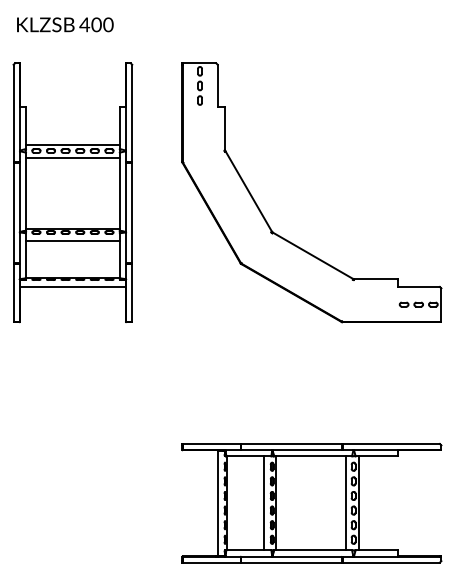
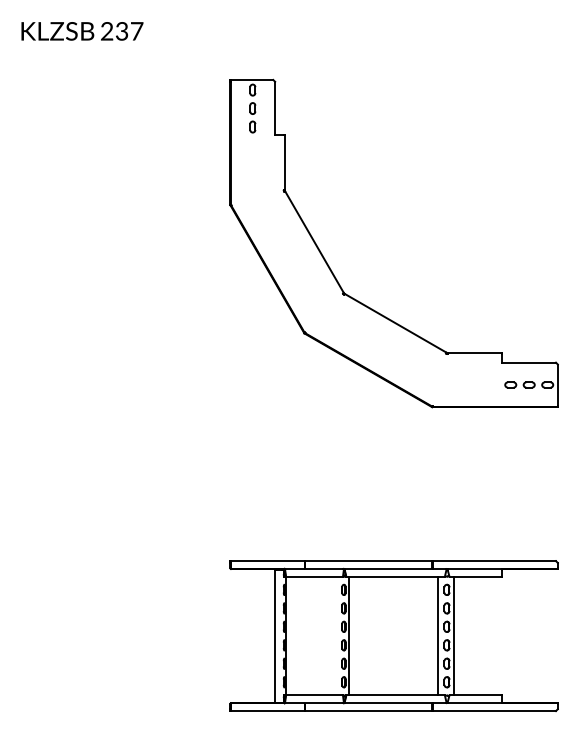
text: (96, 24) -> (121, 30), 400 -> 237
part: (72, 192) -> (91, 243), removed
line: (263, 503) -> (333, 636), removed

